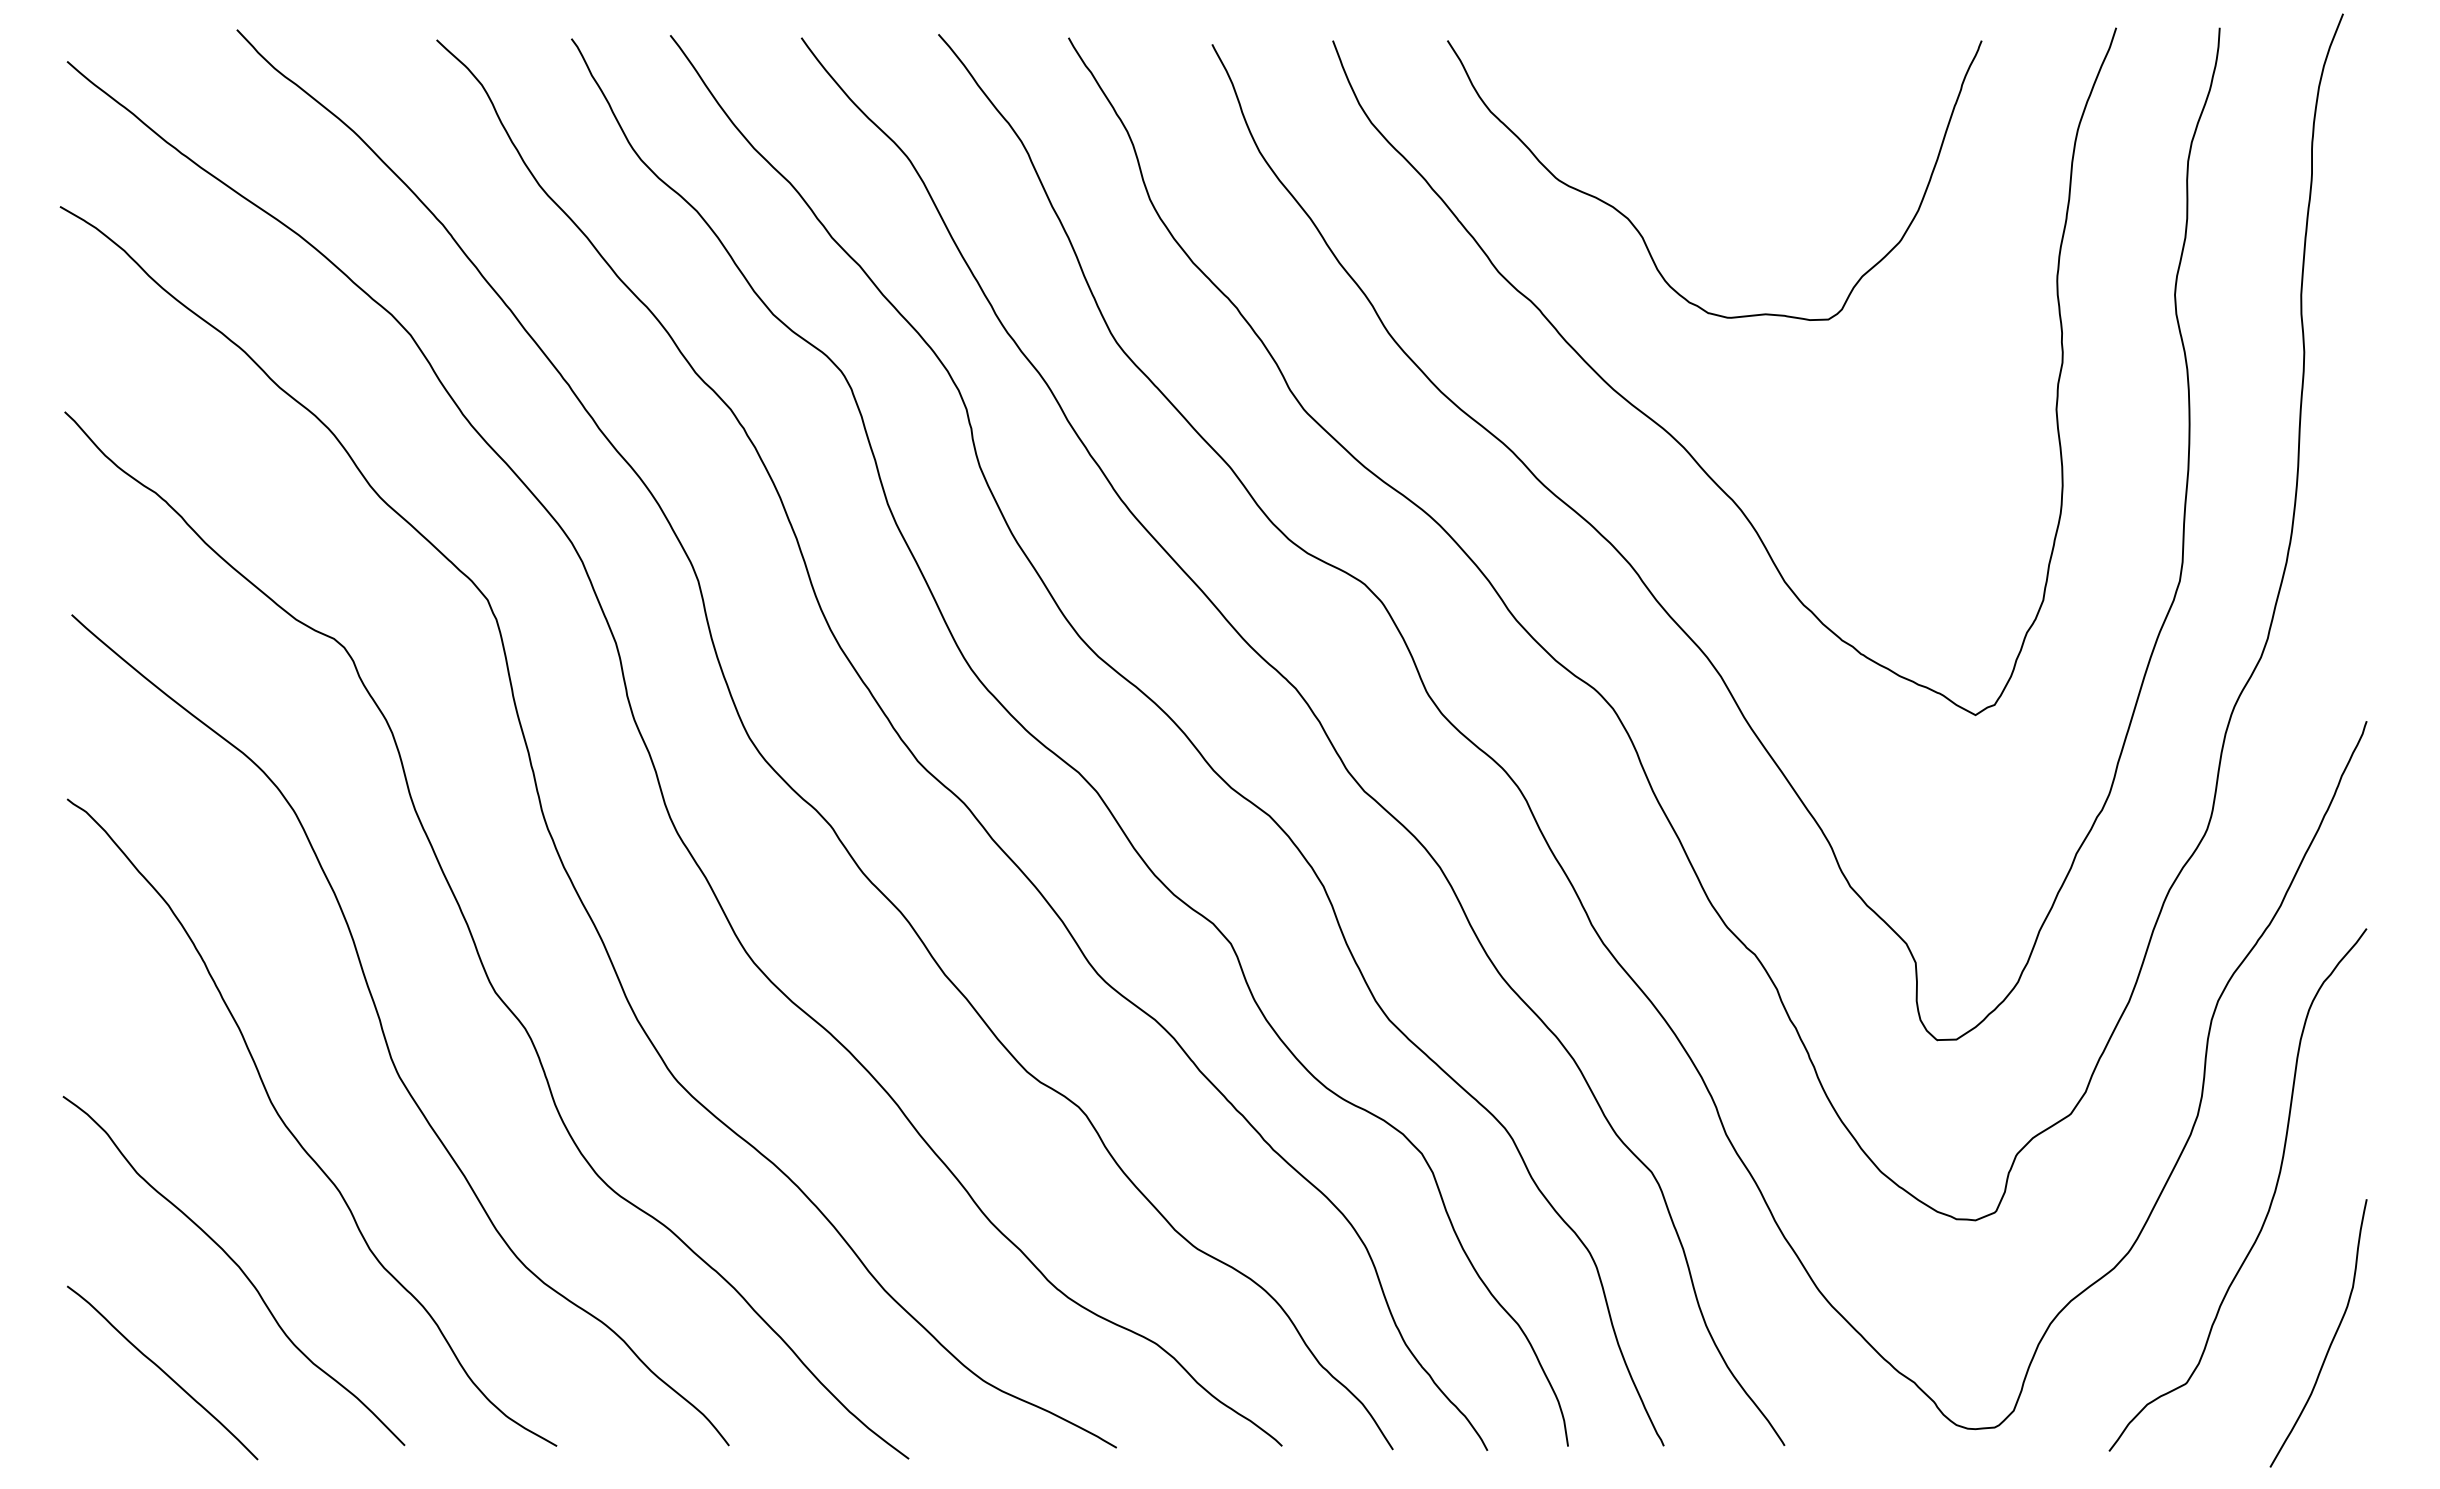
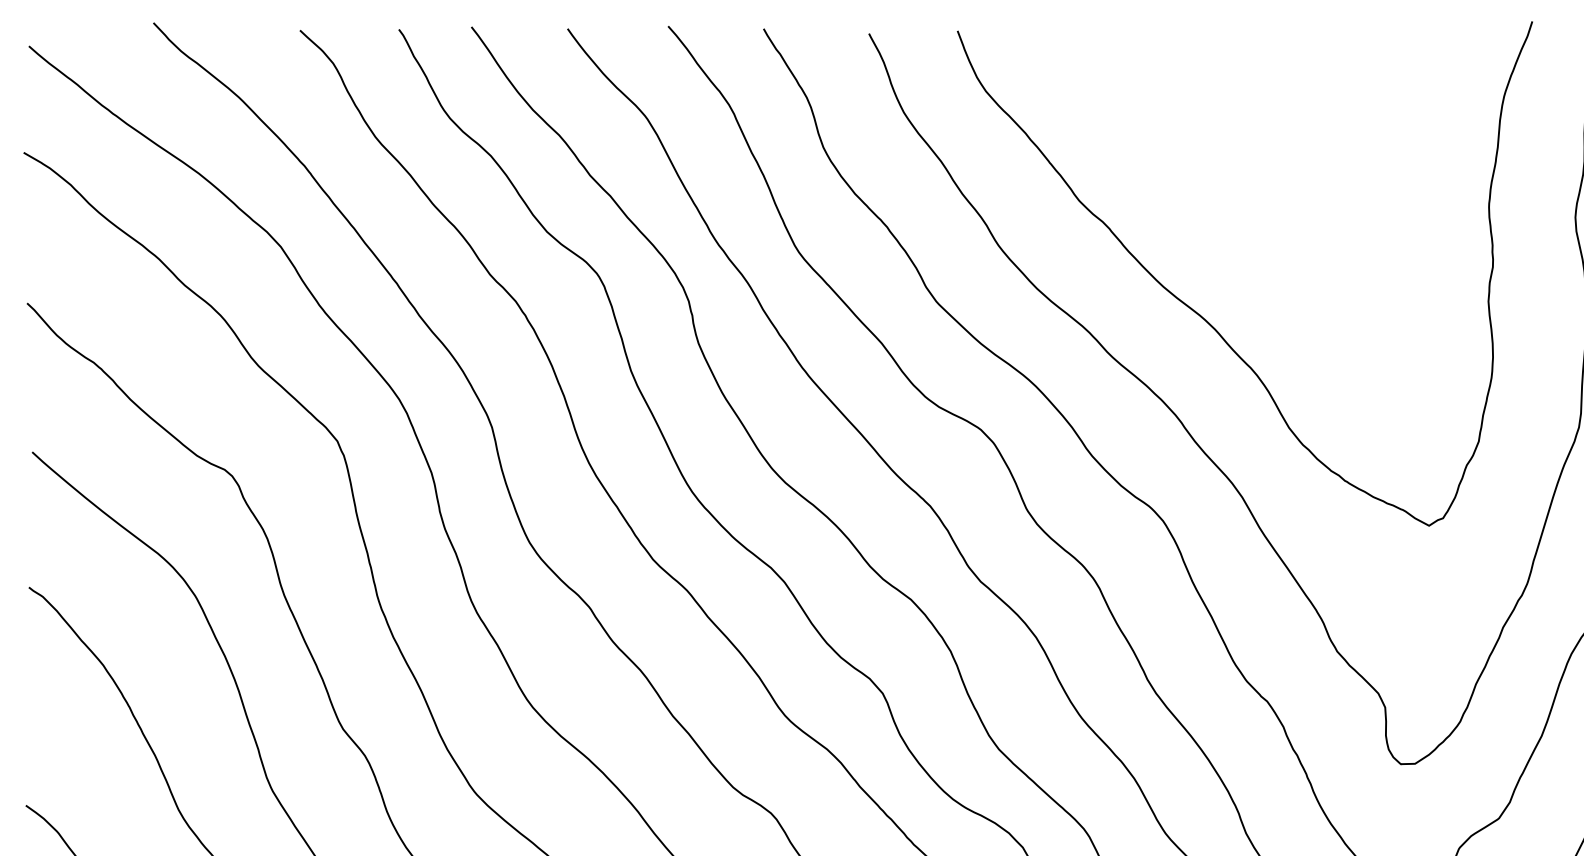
curve: (1640, 232) -> (1183, 171), removed

